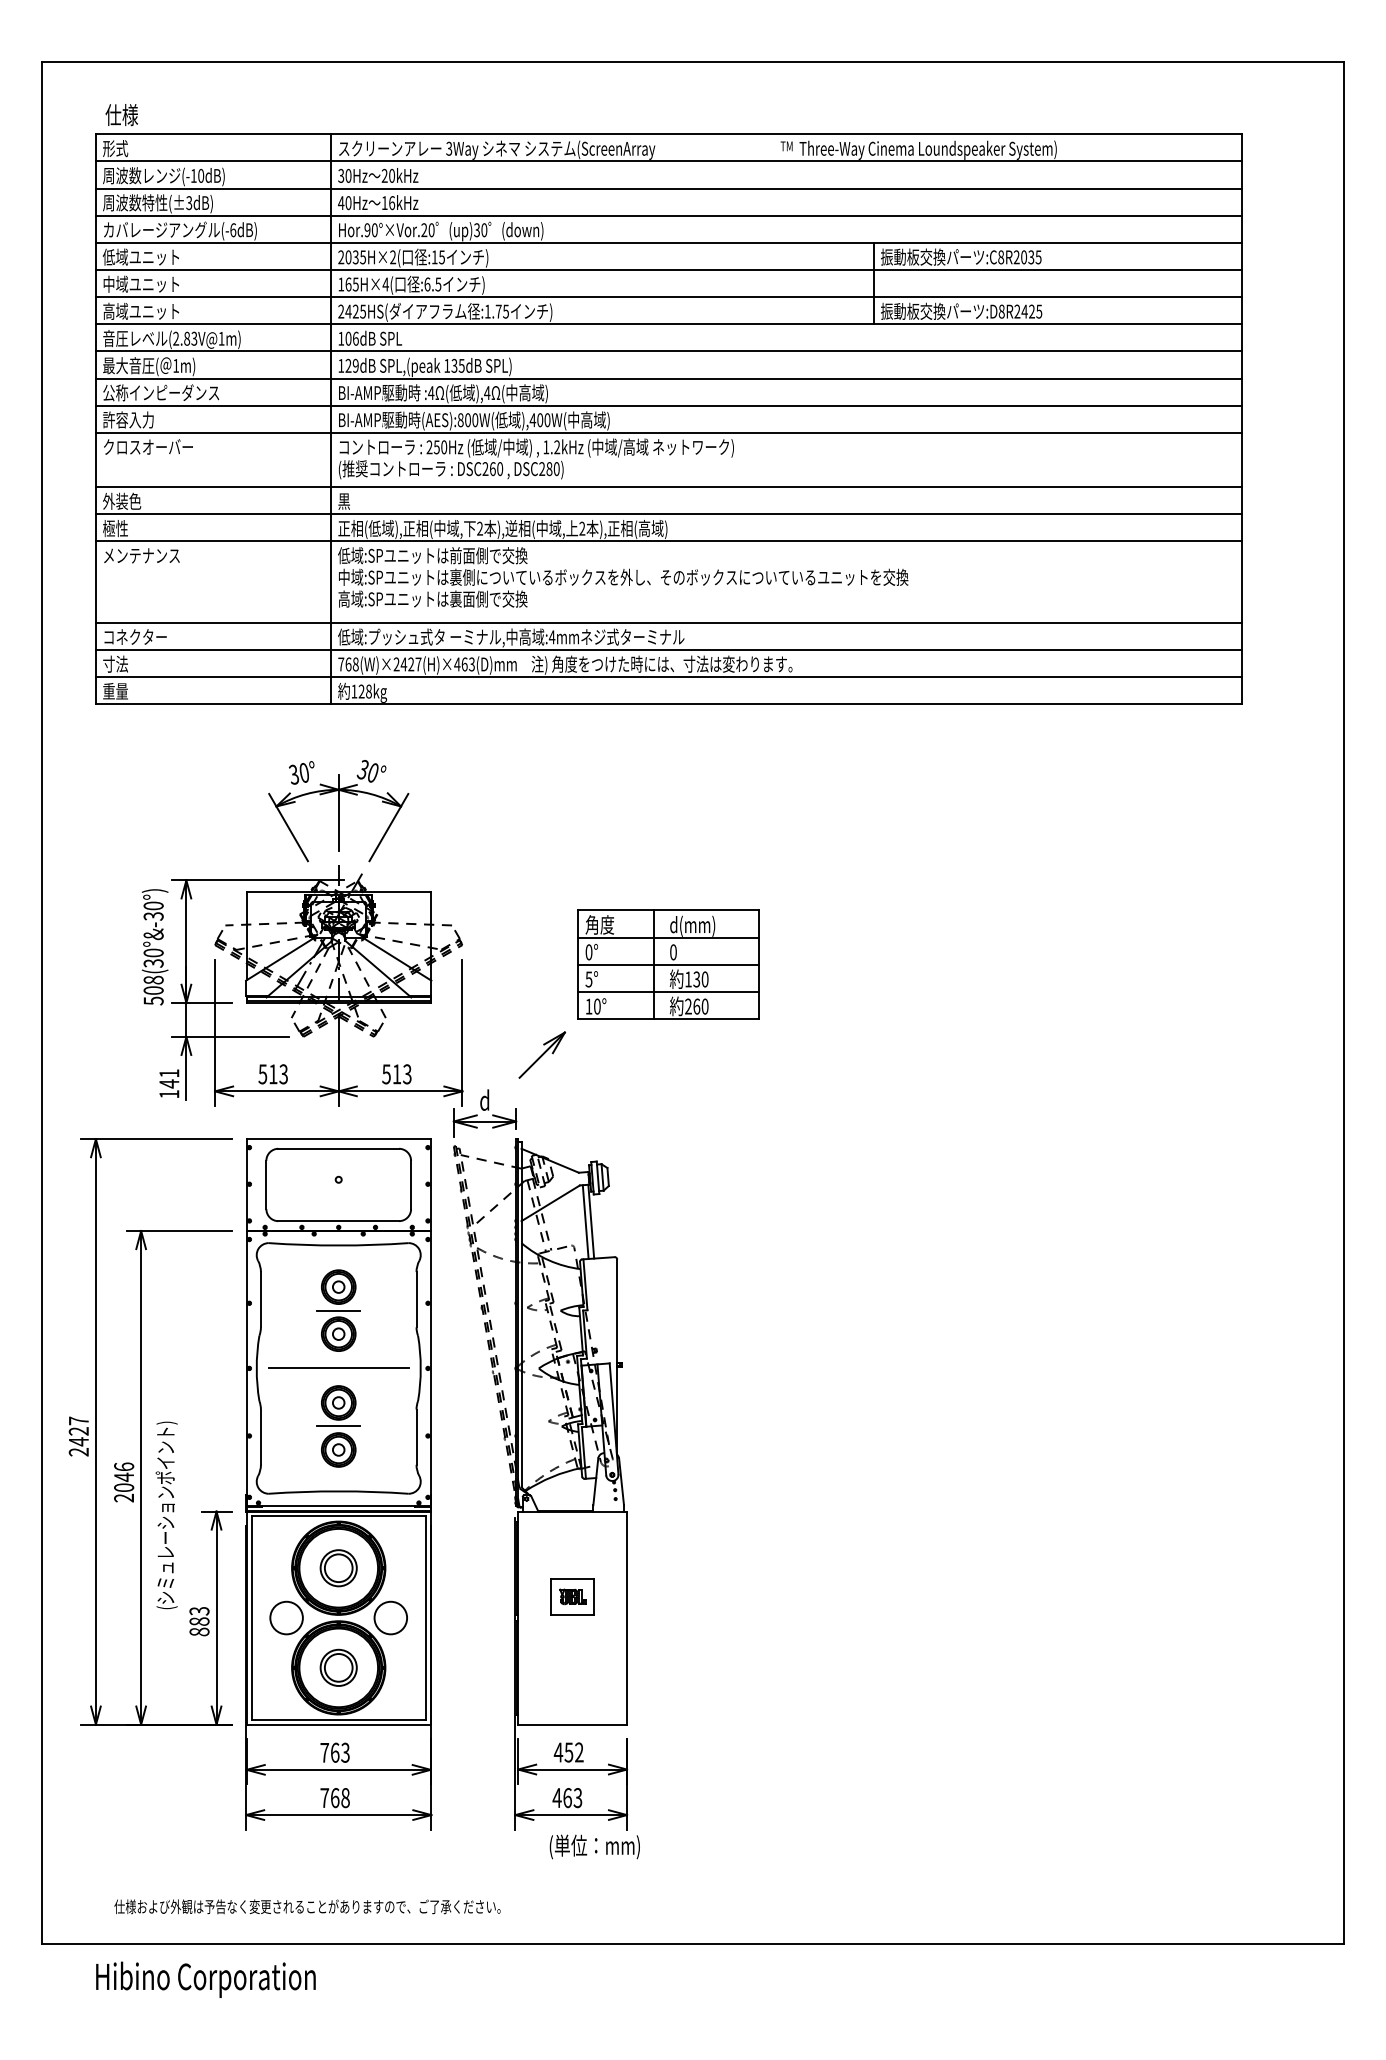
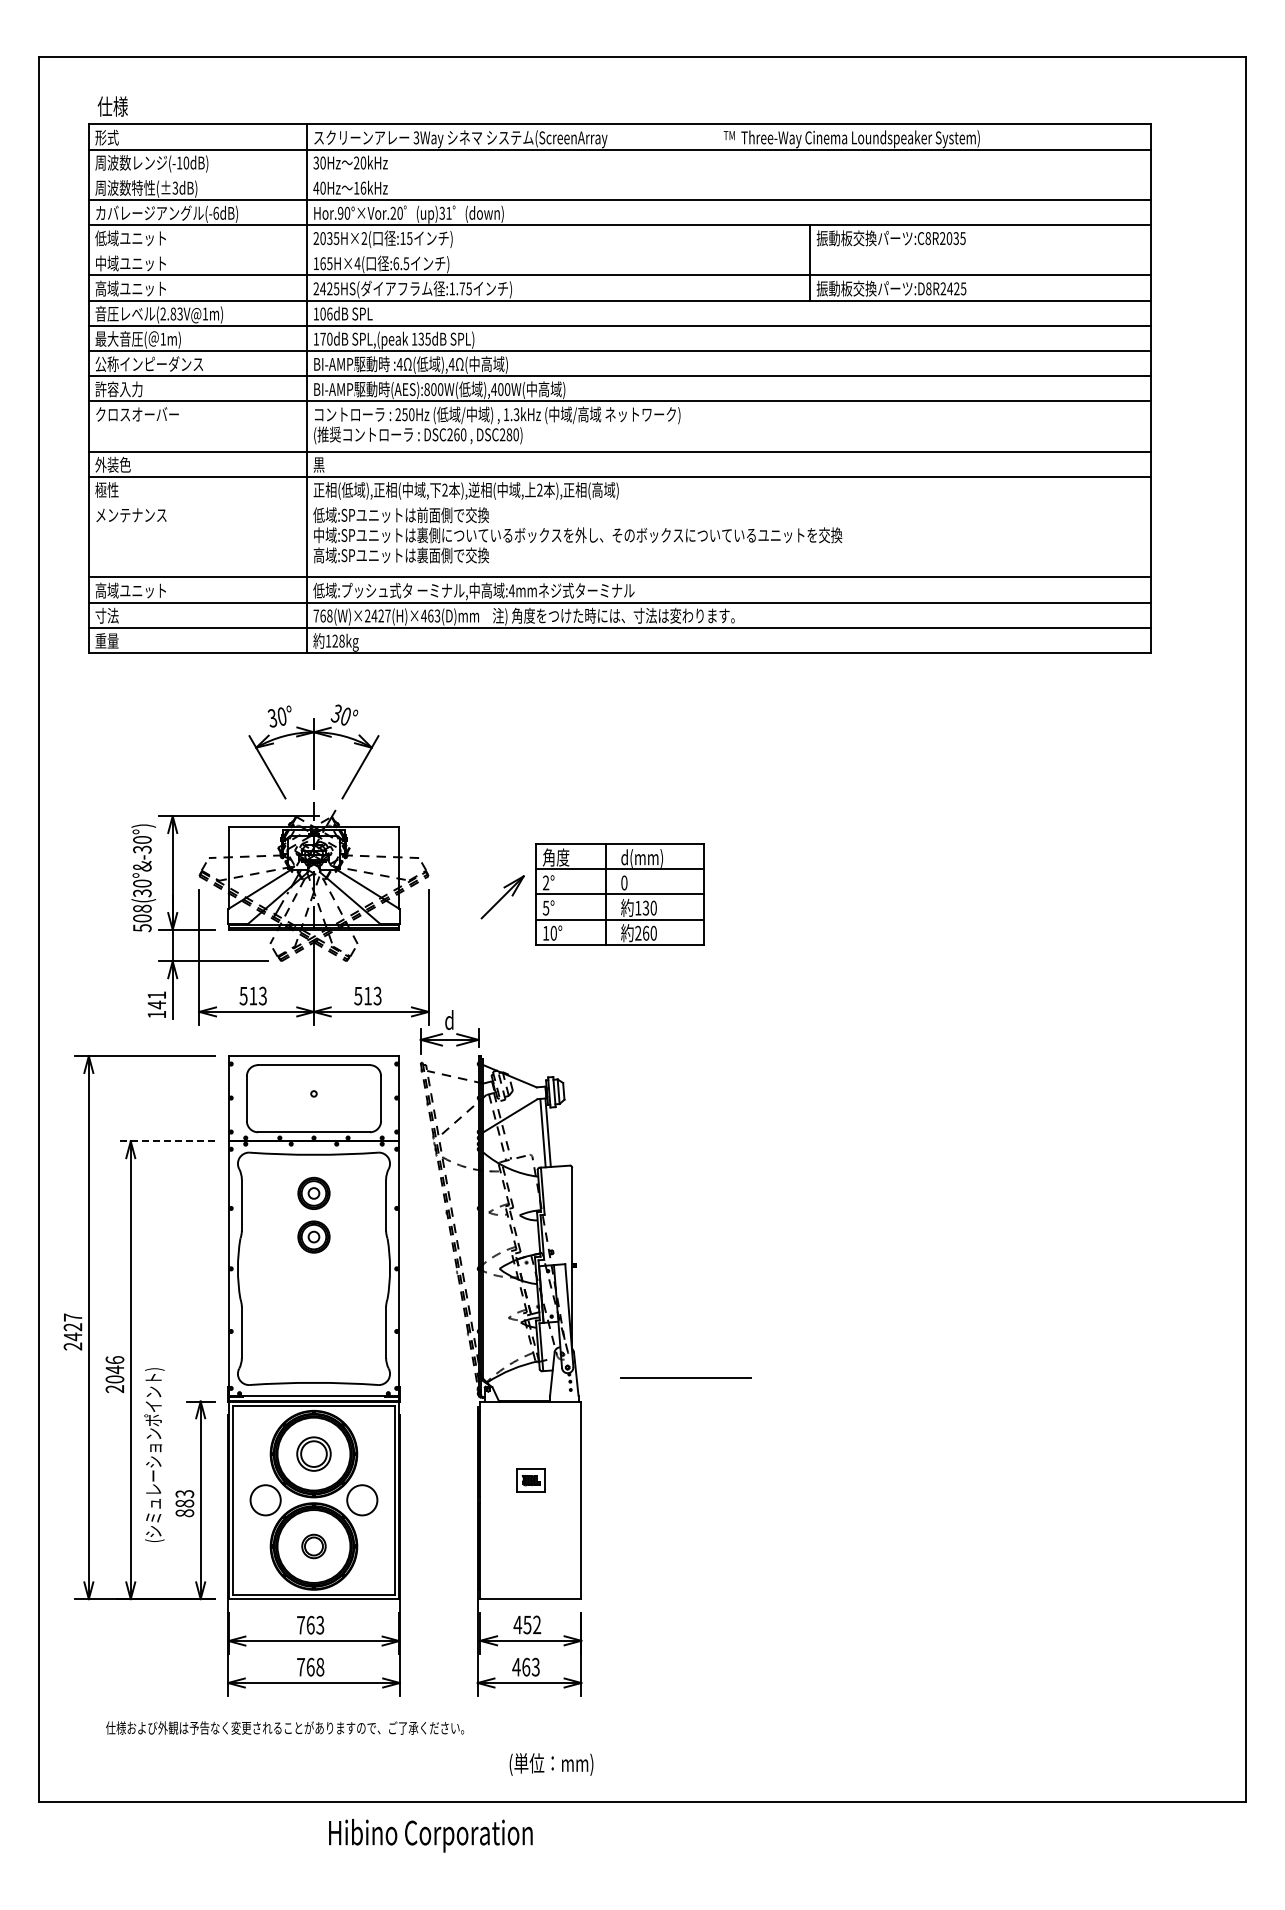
line: (668, 188) -> (619, 174), removed
text: (483, 229) -> (448, 212), (up)30 -> (up)31
line: (668, 270) -> (619, 250), removed
text: (352, 365) -> (326, 338), 129dB -> 170dB
text: (557, 448) -> (516, 415), 1.2kHz -> 1.3kHz
line: (668, 540) -> (619, 501), removed
text: (140, 636) -> (130, 590), コネクター -> 高域ユニット
text: (589, 951) -> (546, 882), 0° -> 2°
part: (542, 1055) -> (502, 897), moved
line: (178, 1231) -> (165, 1141), solid -> dashed
line: (338, 1310) -> (313, 1215), removed
line: (338, 1368) -> (685, 1377), moved
part: (338, 1426) -> (313, 1322), removed
text: (166, 1514) -> (154, 1454), moved
part: (572, 1596) -> (530, 1480), size x0.7
part: (338, 1667) -> (313, 1546), size x0.7
text: (594, 1846) -> (551, 1764), moved
text: (308, 1906) -> (285, 1727), moved
text: (205, 1979) -> (430, 1835), moved

